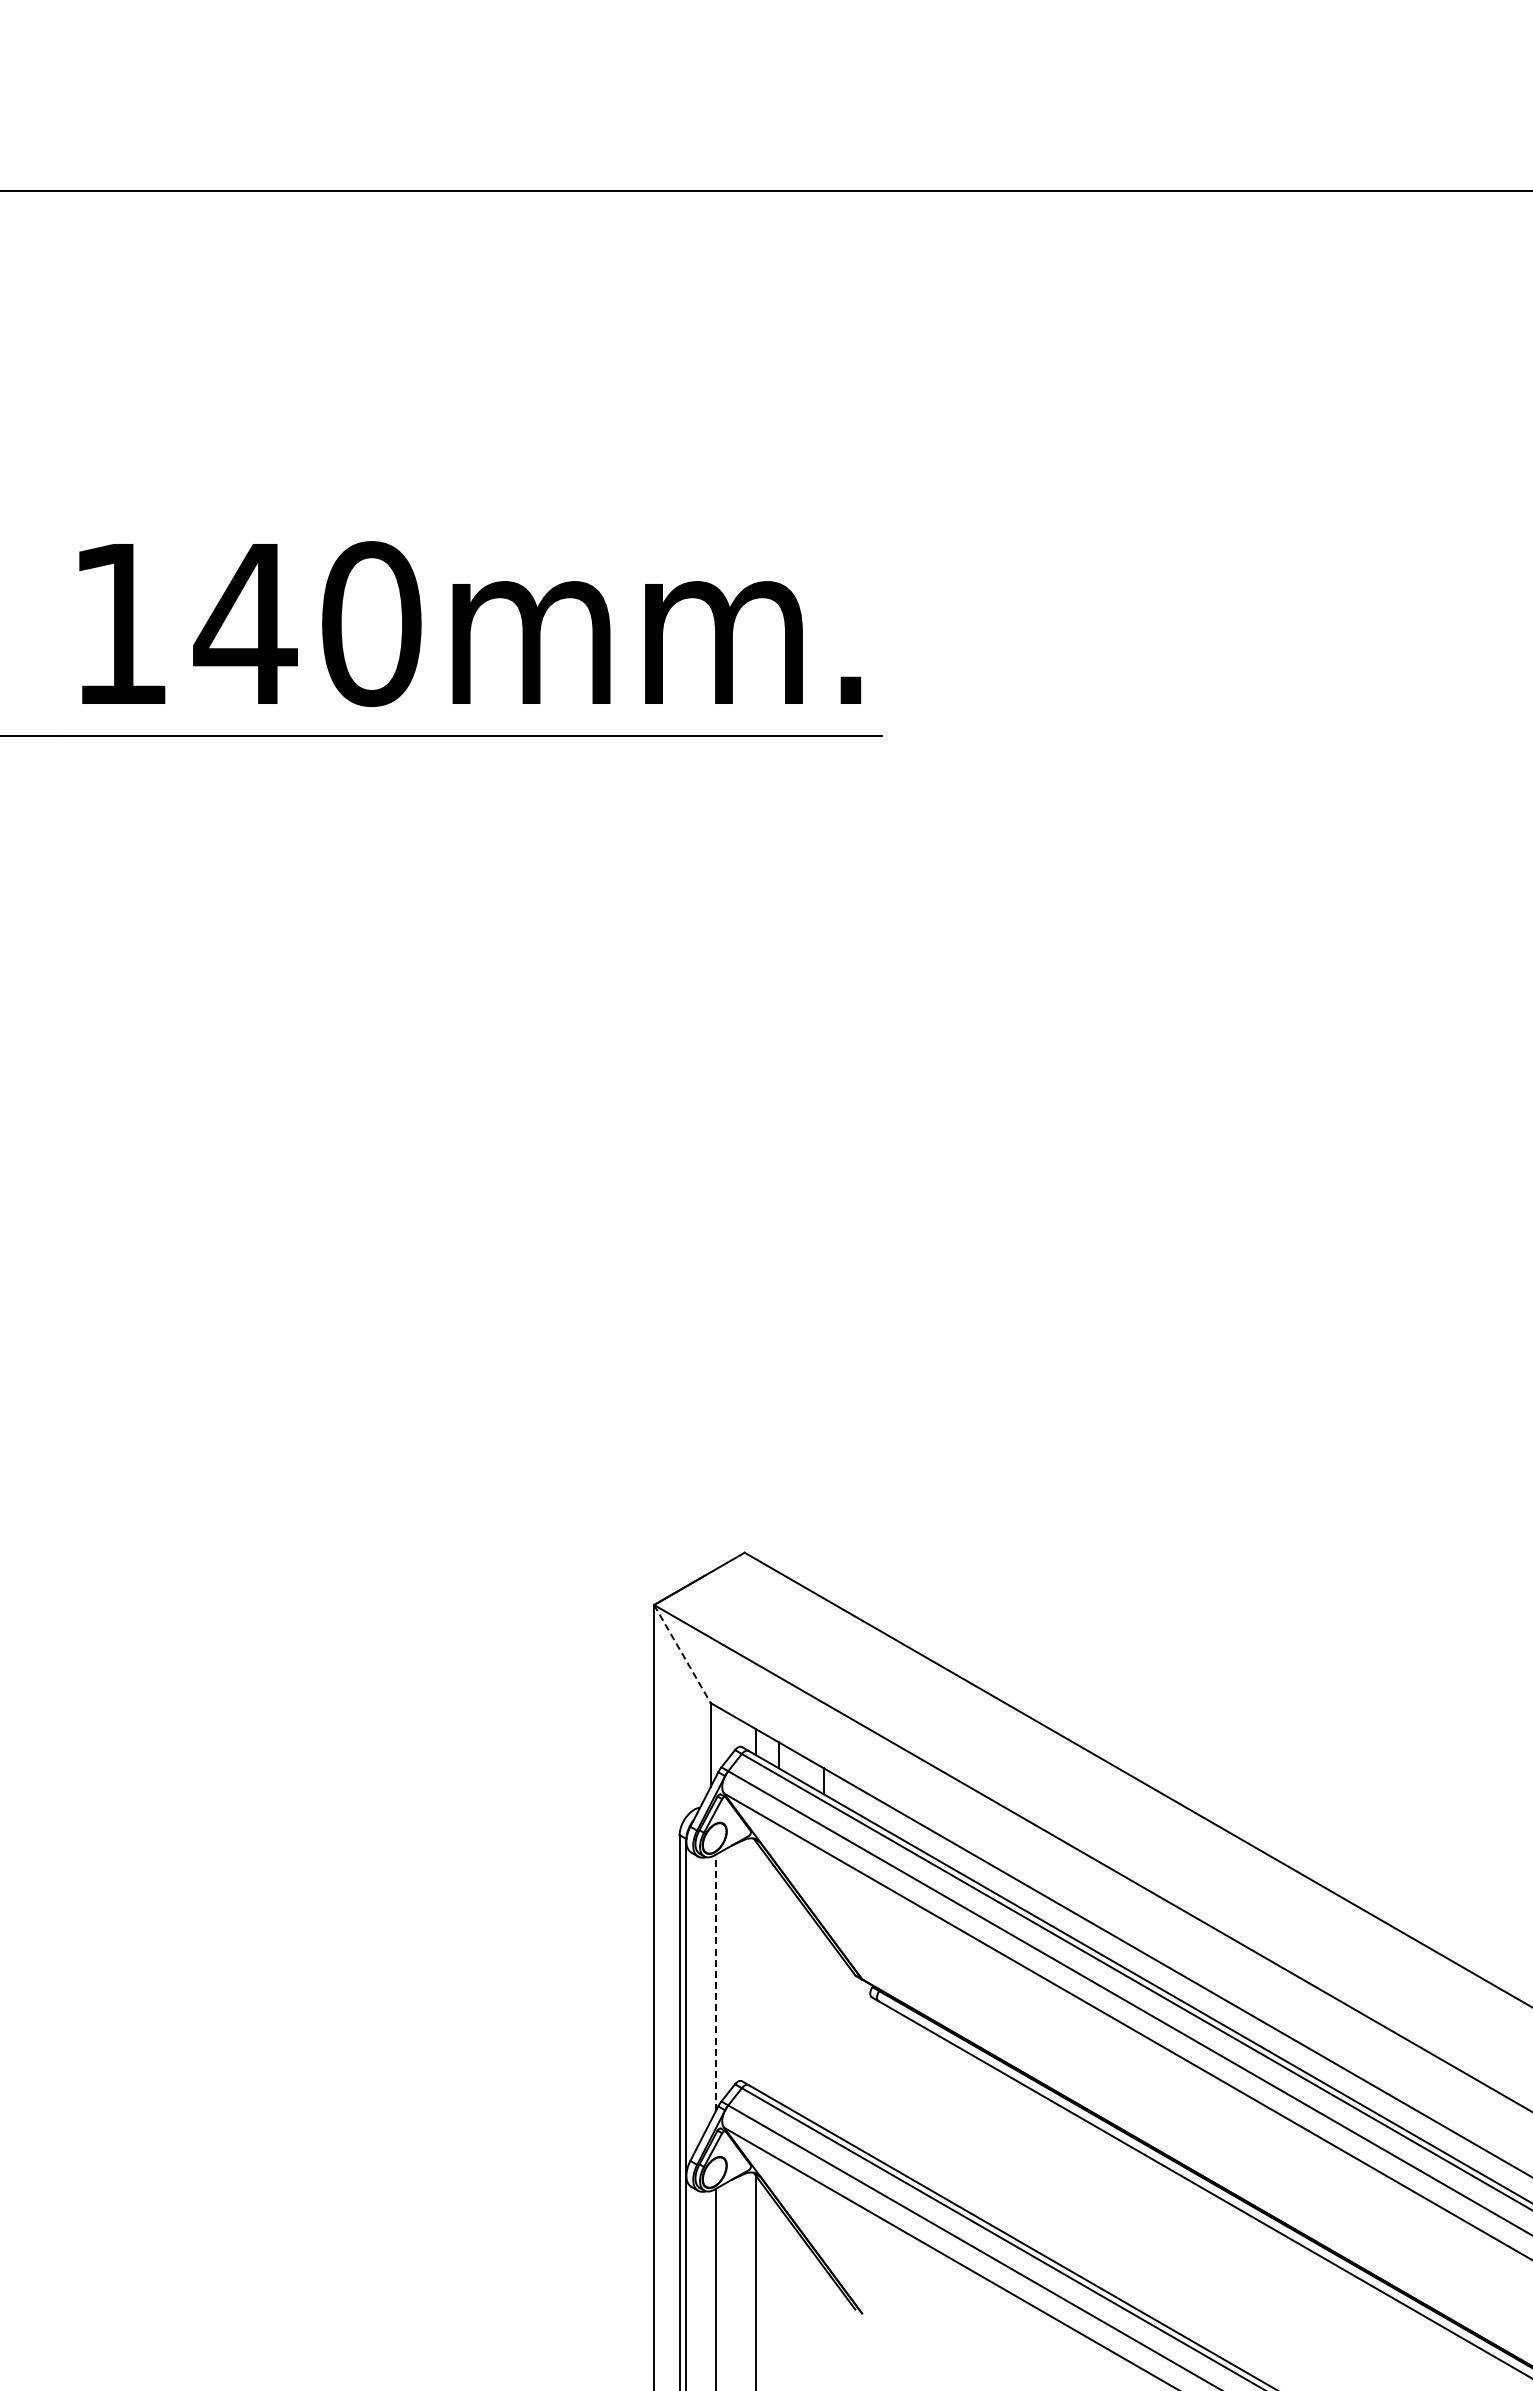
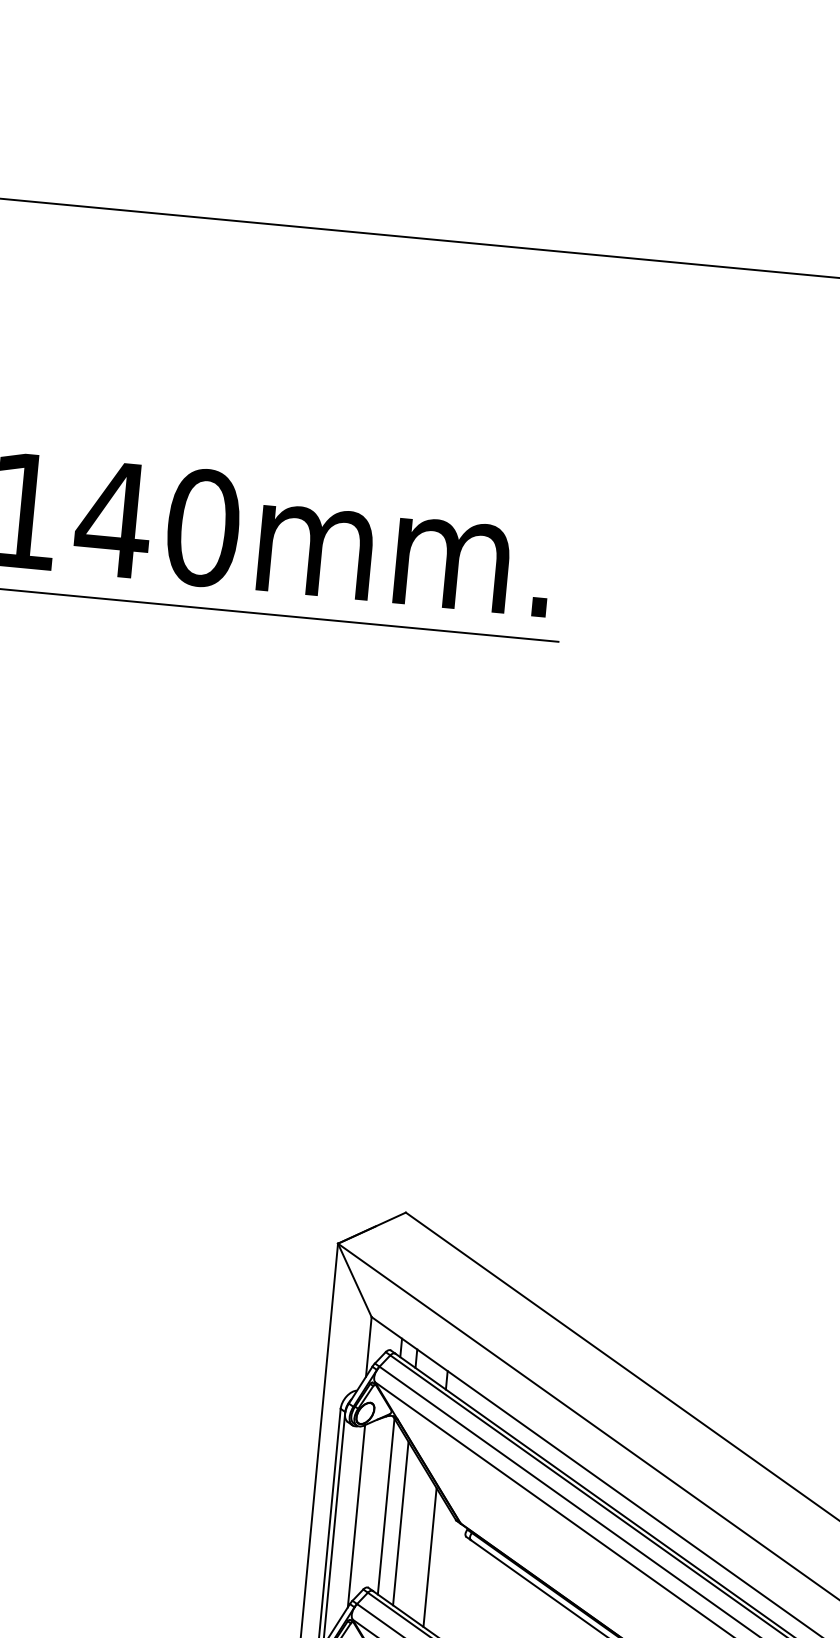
line: (682, 1654) -> (354, 1280), dashed -> solid
line: (756, 1965) -> (386, 1506), added
line: (715, 1982) -> (356, 1515), dashed -> solid
line: (778, 1987) -> (400, 1523), added
line: (823, 2030) -> (429, 1557), added

